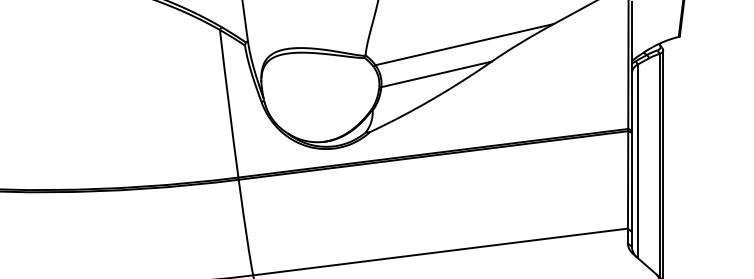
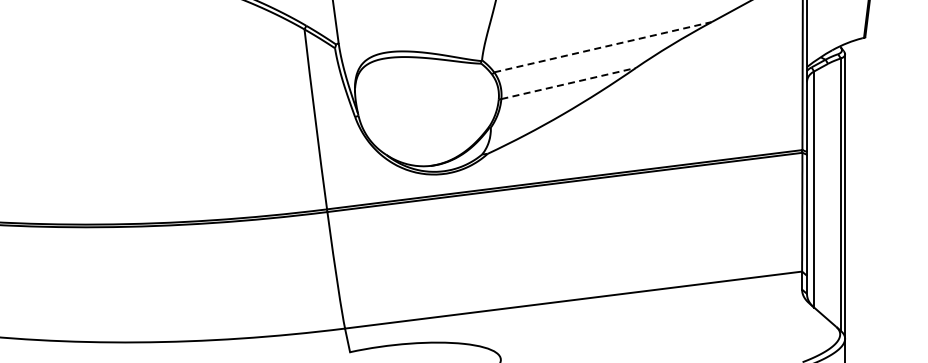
line: (465, 44) -> (603, 47), solid -> dashed
line: (437, 74) -> (569, 83), solid -> dashed

